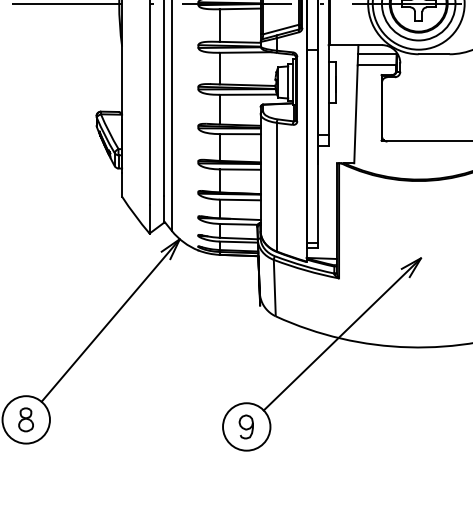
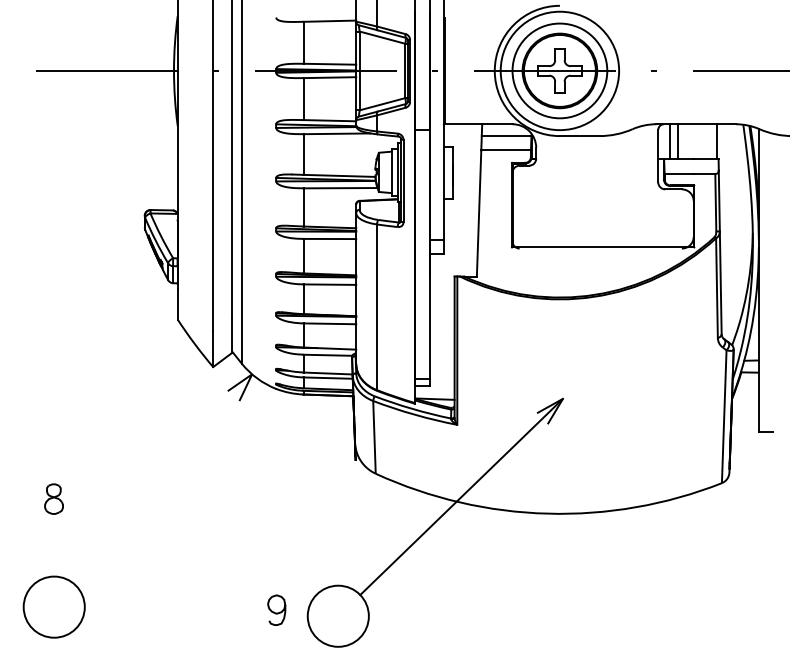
line: (111, 320) -> (163, 478), removed
part: (25, 419) -> (53, 498), moved
curve: (244, 427) -> (274, 611), moved

